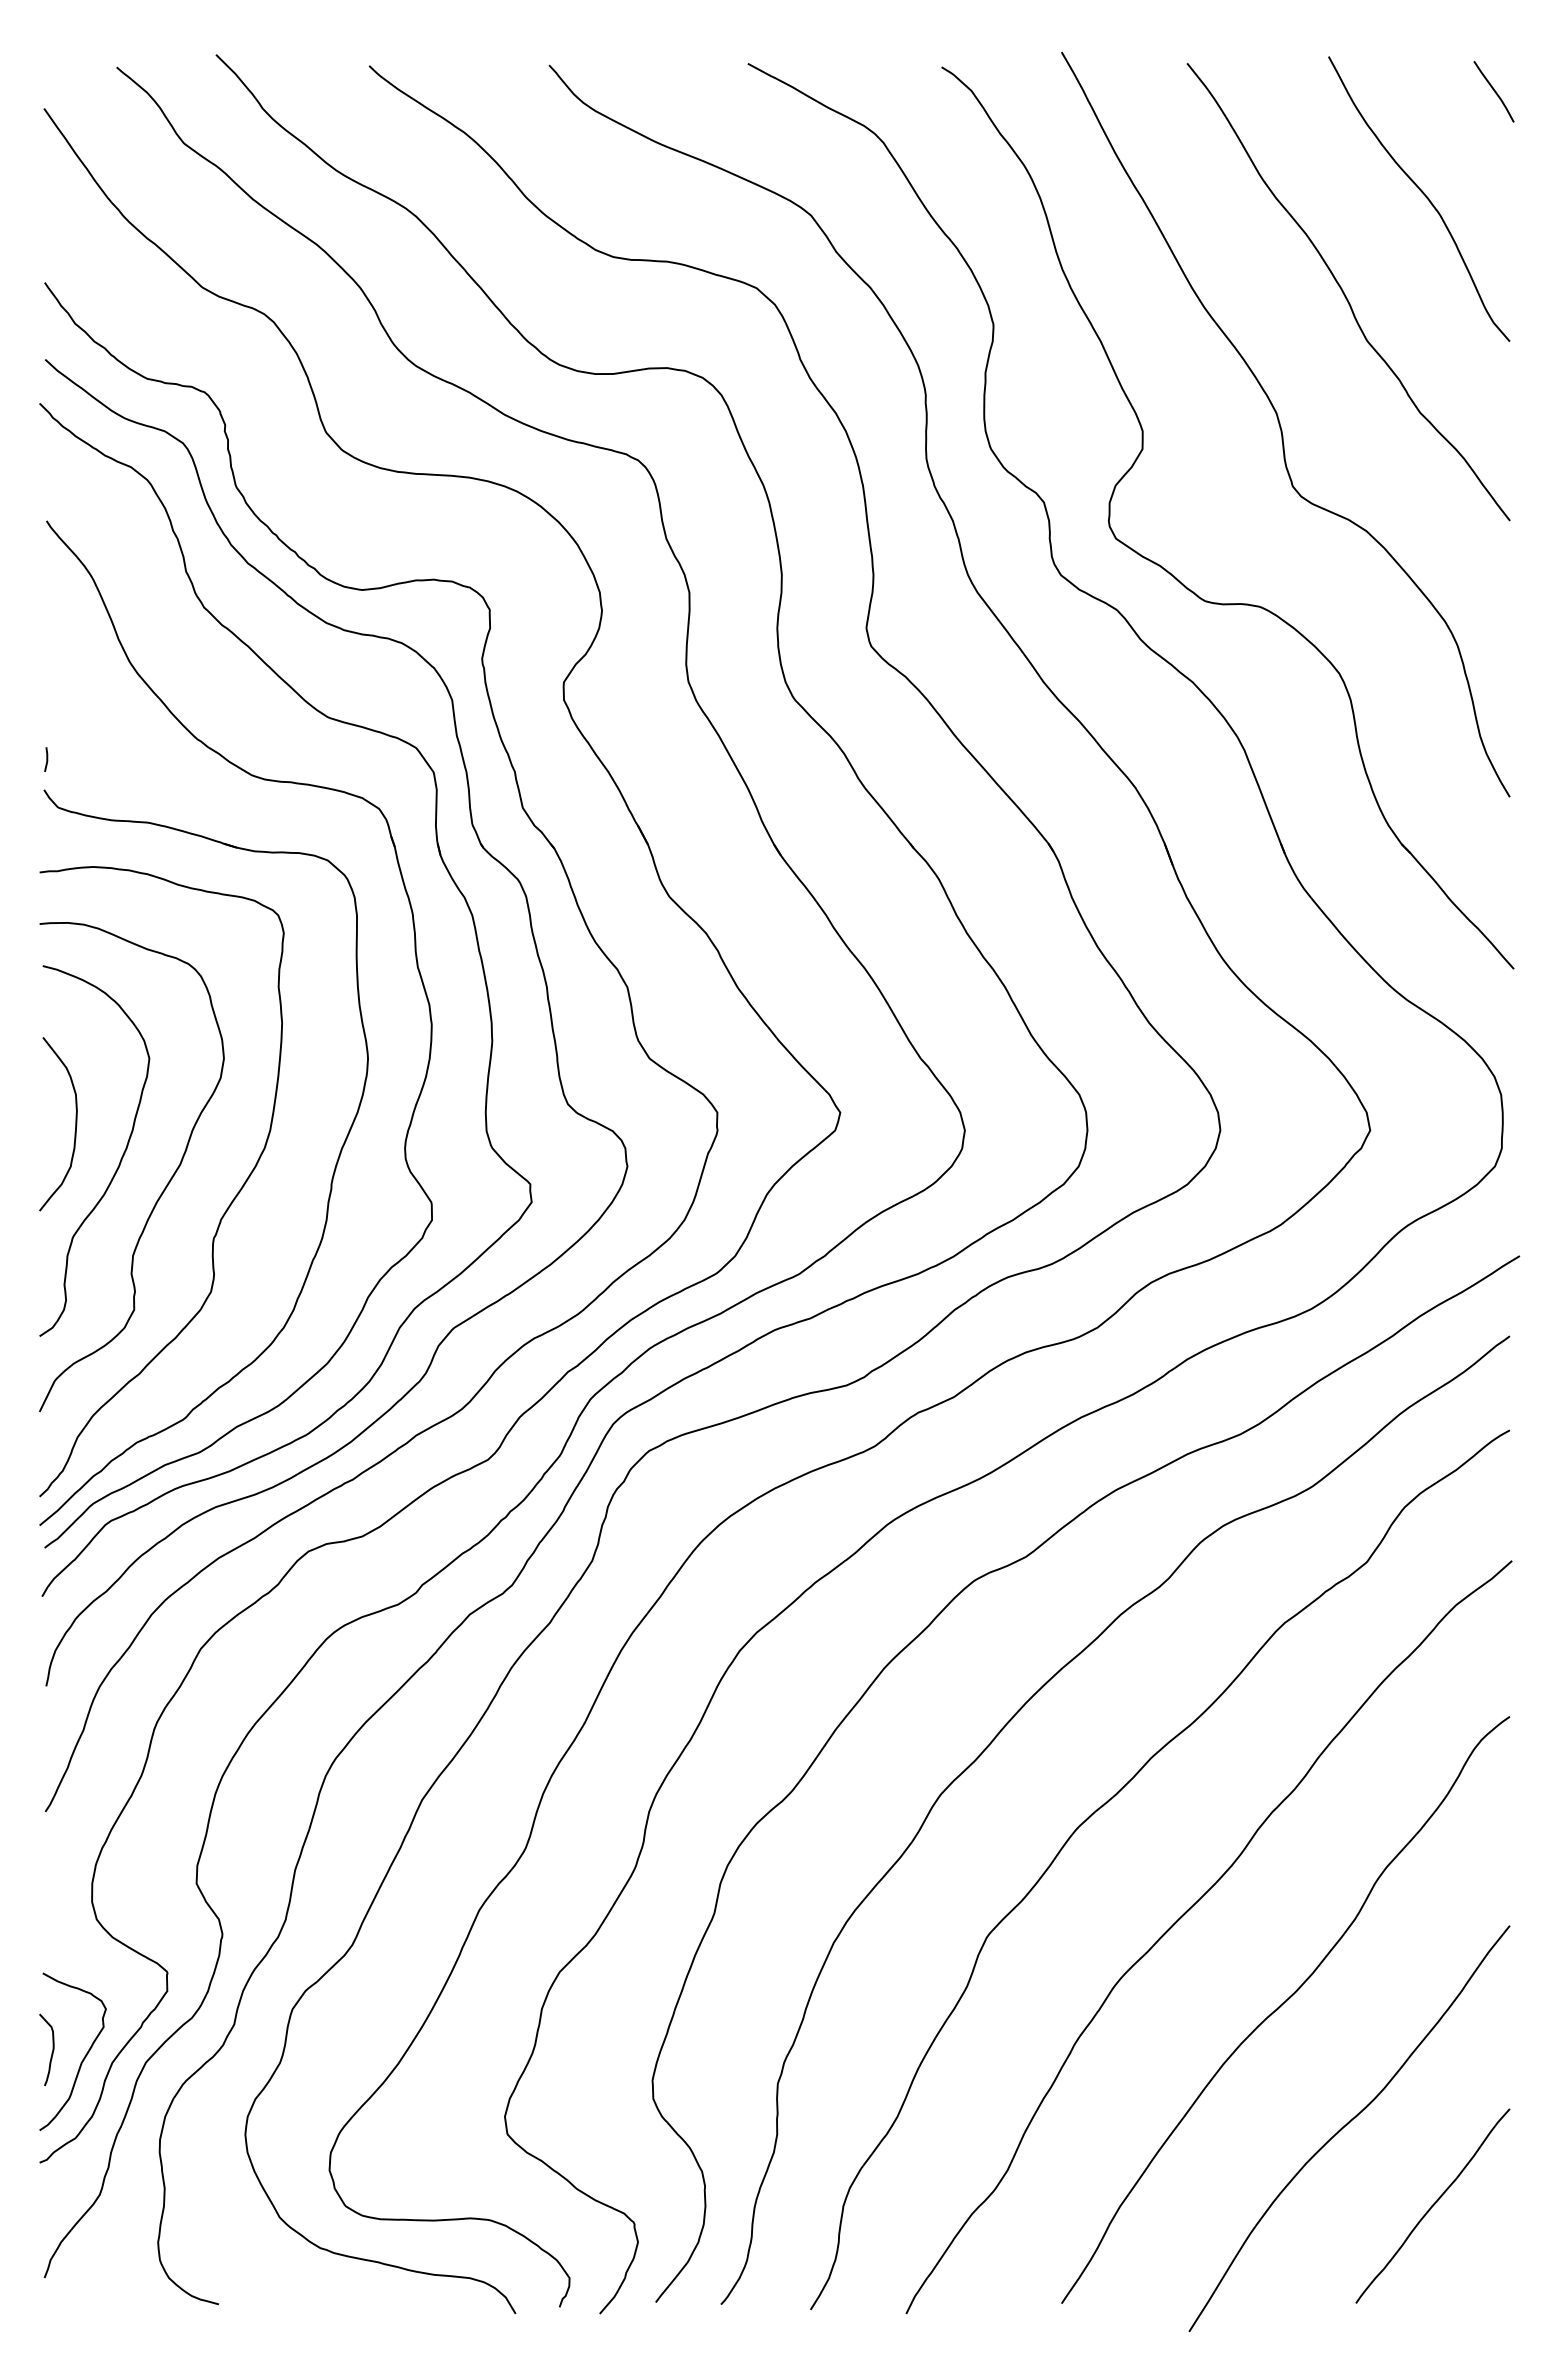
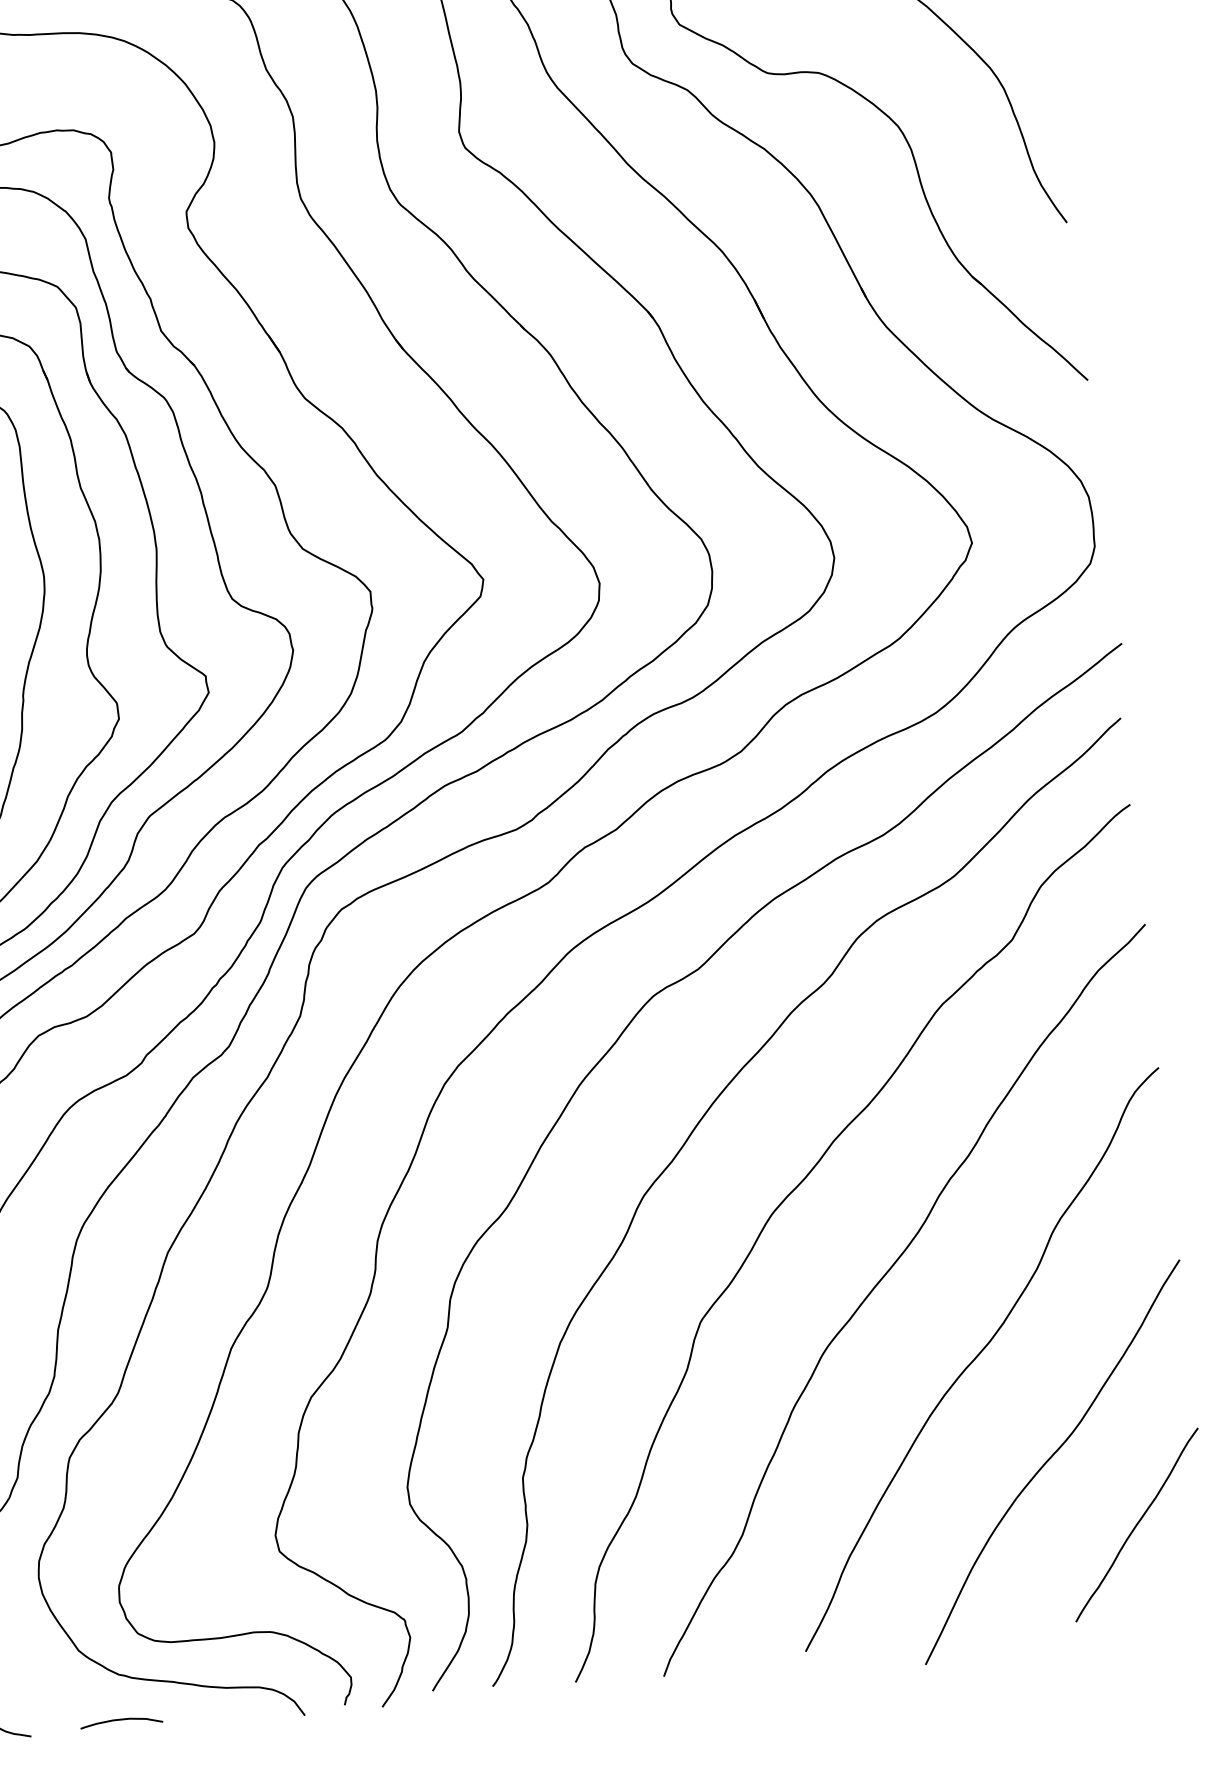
curve: (317, 2297) -> (121, 1720), added

